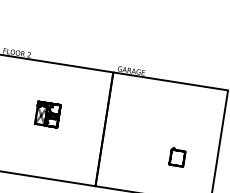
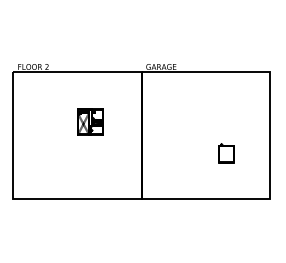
part: (47, 114) -> (90, 121), moved

